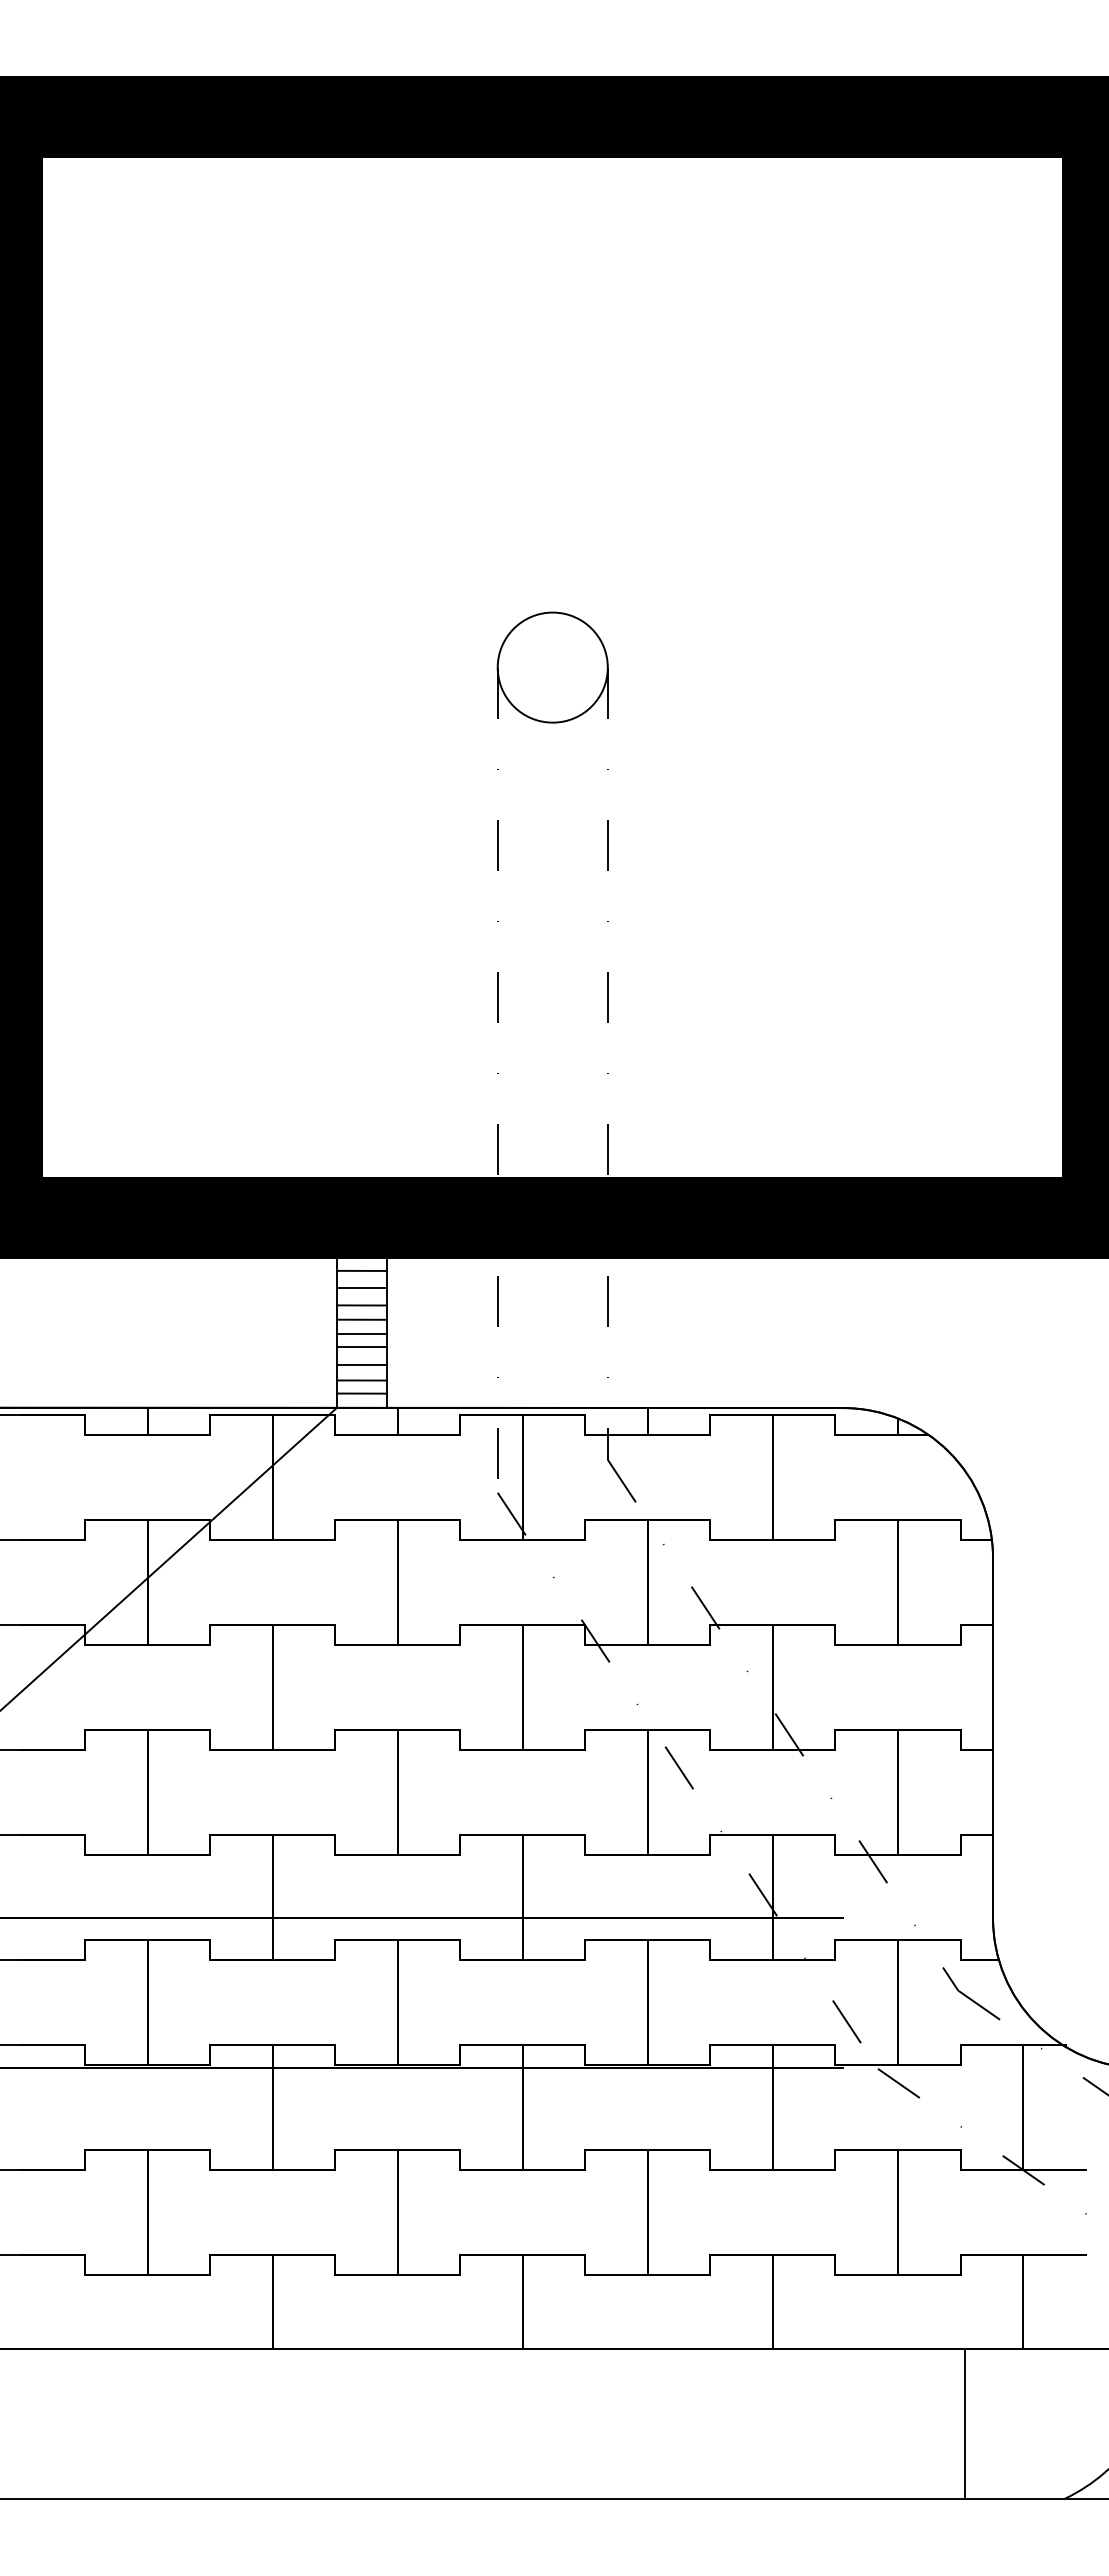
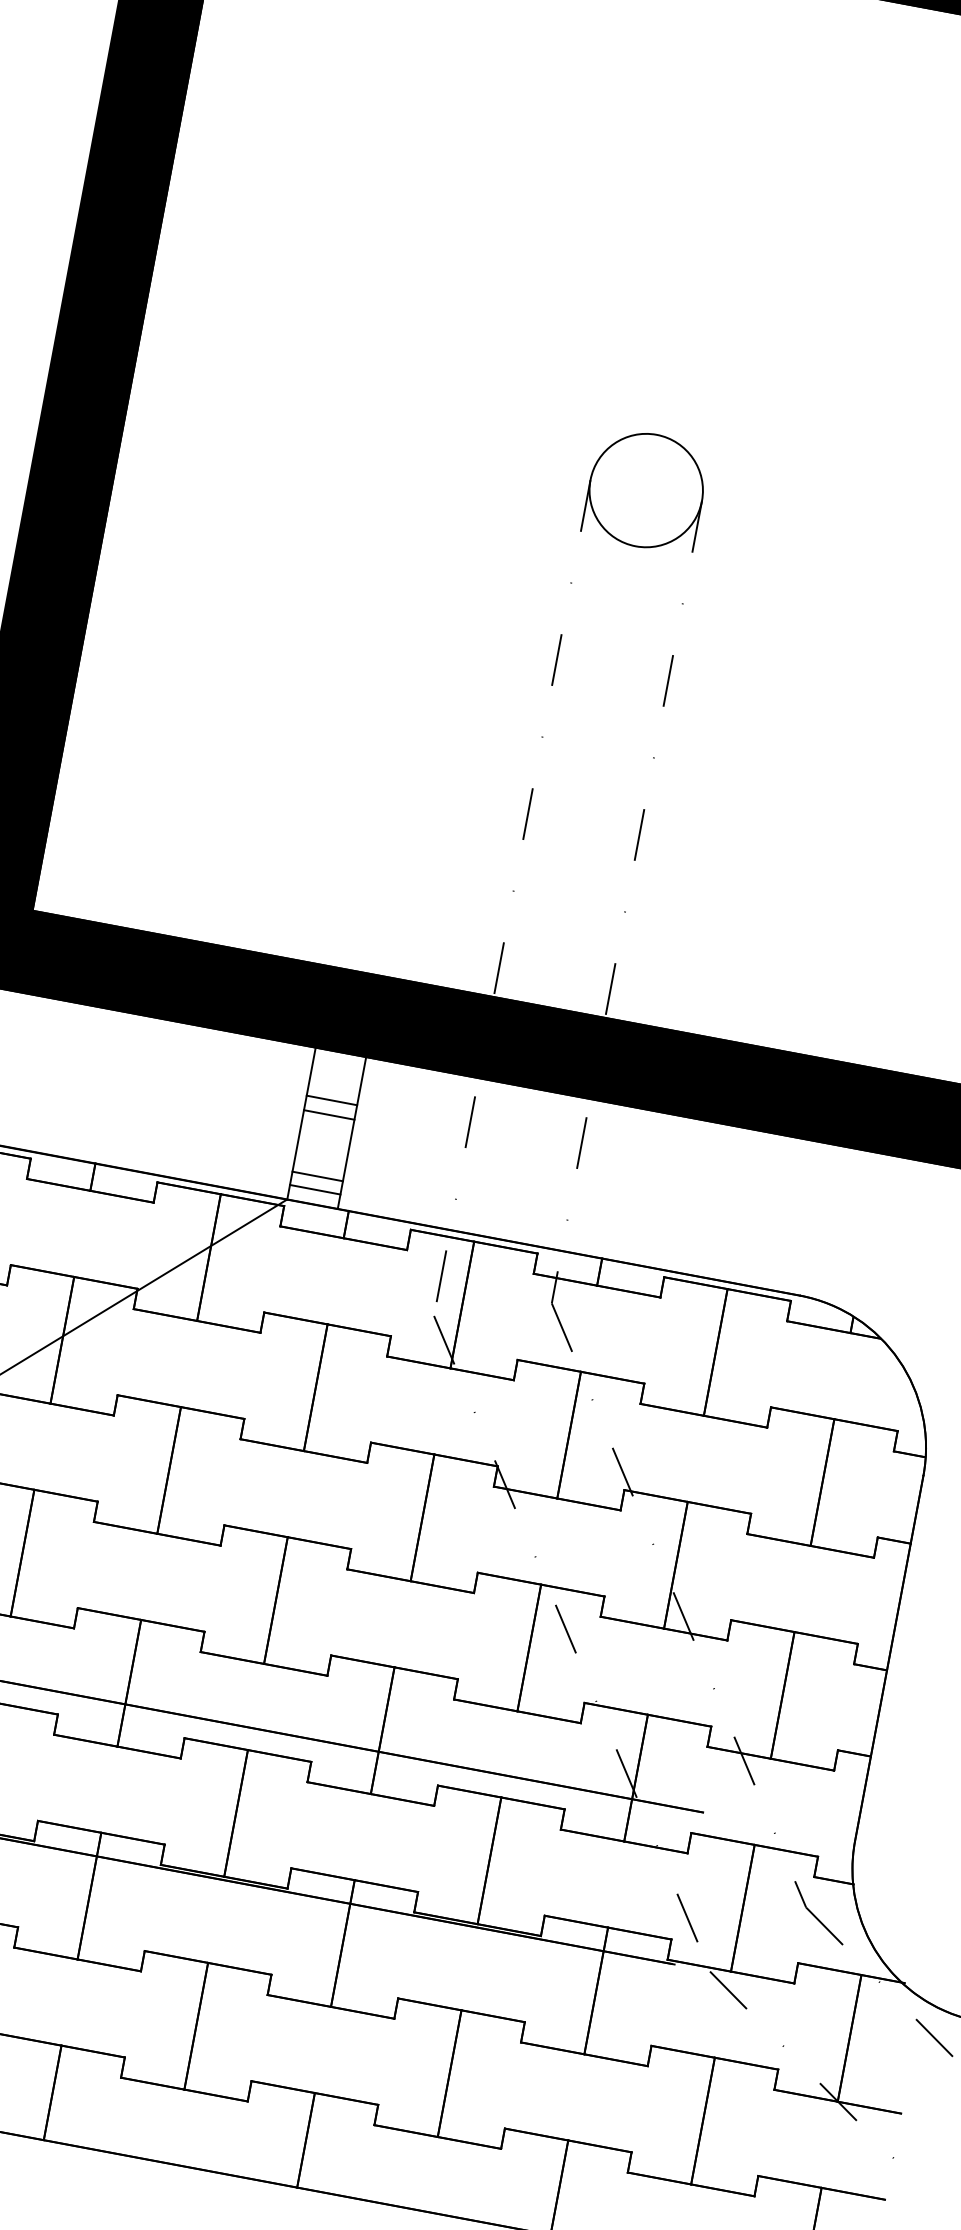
line: (361, 1270) -> (338, 1064), removed
line: (361, 1287) -> (334, 1082), removed
line: (361, 1334) -> (326, 1129), removed
line: (361, 1347) -> (323, 1142), removed
line: (361, 1365) -> (320, 1161), removed

